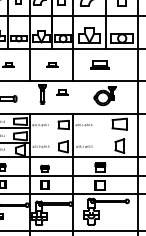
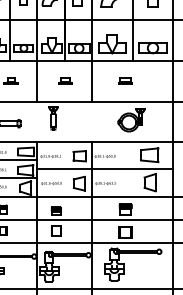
part: (100, 64) -> (125, 80), size x0.62
part: (62, 92) -> (78, 115), removed
line: (84, 135) -> (105, 169), added

